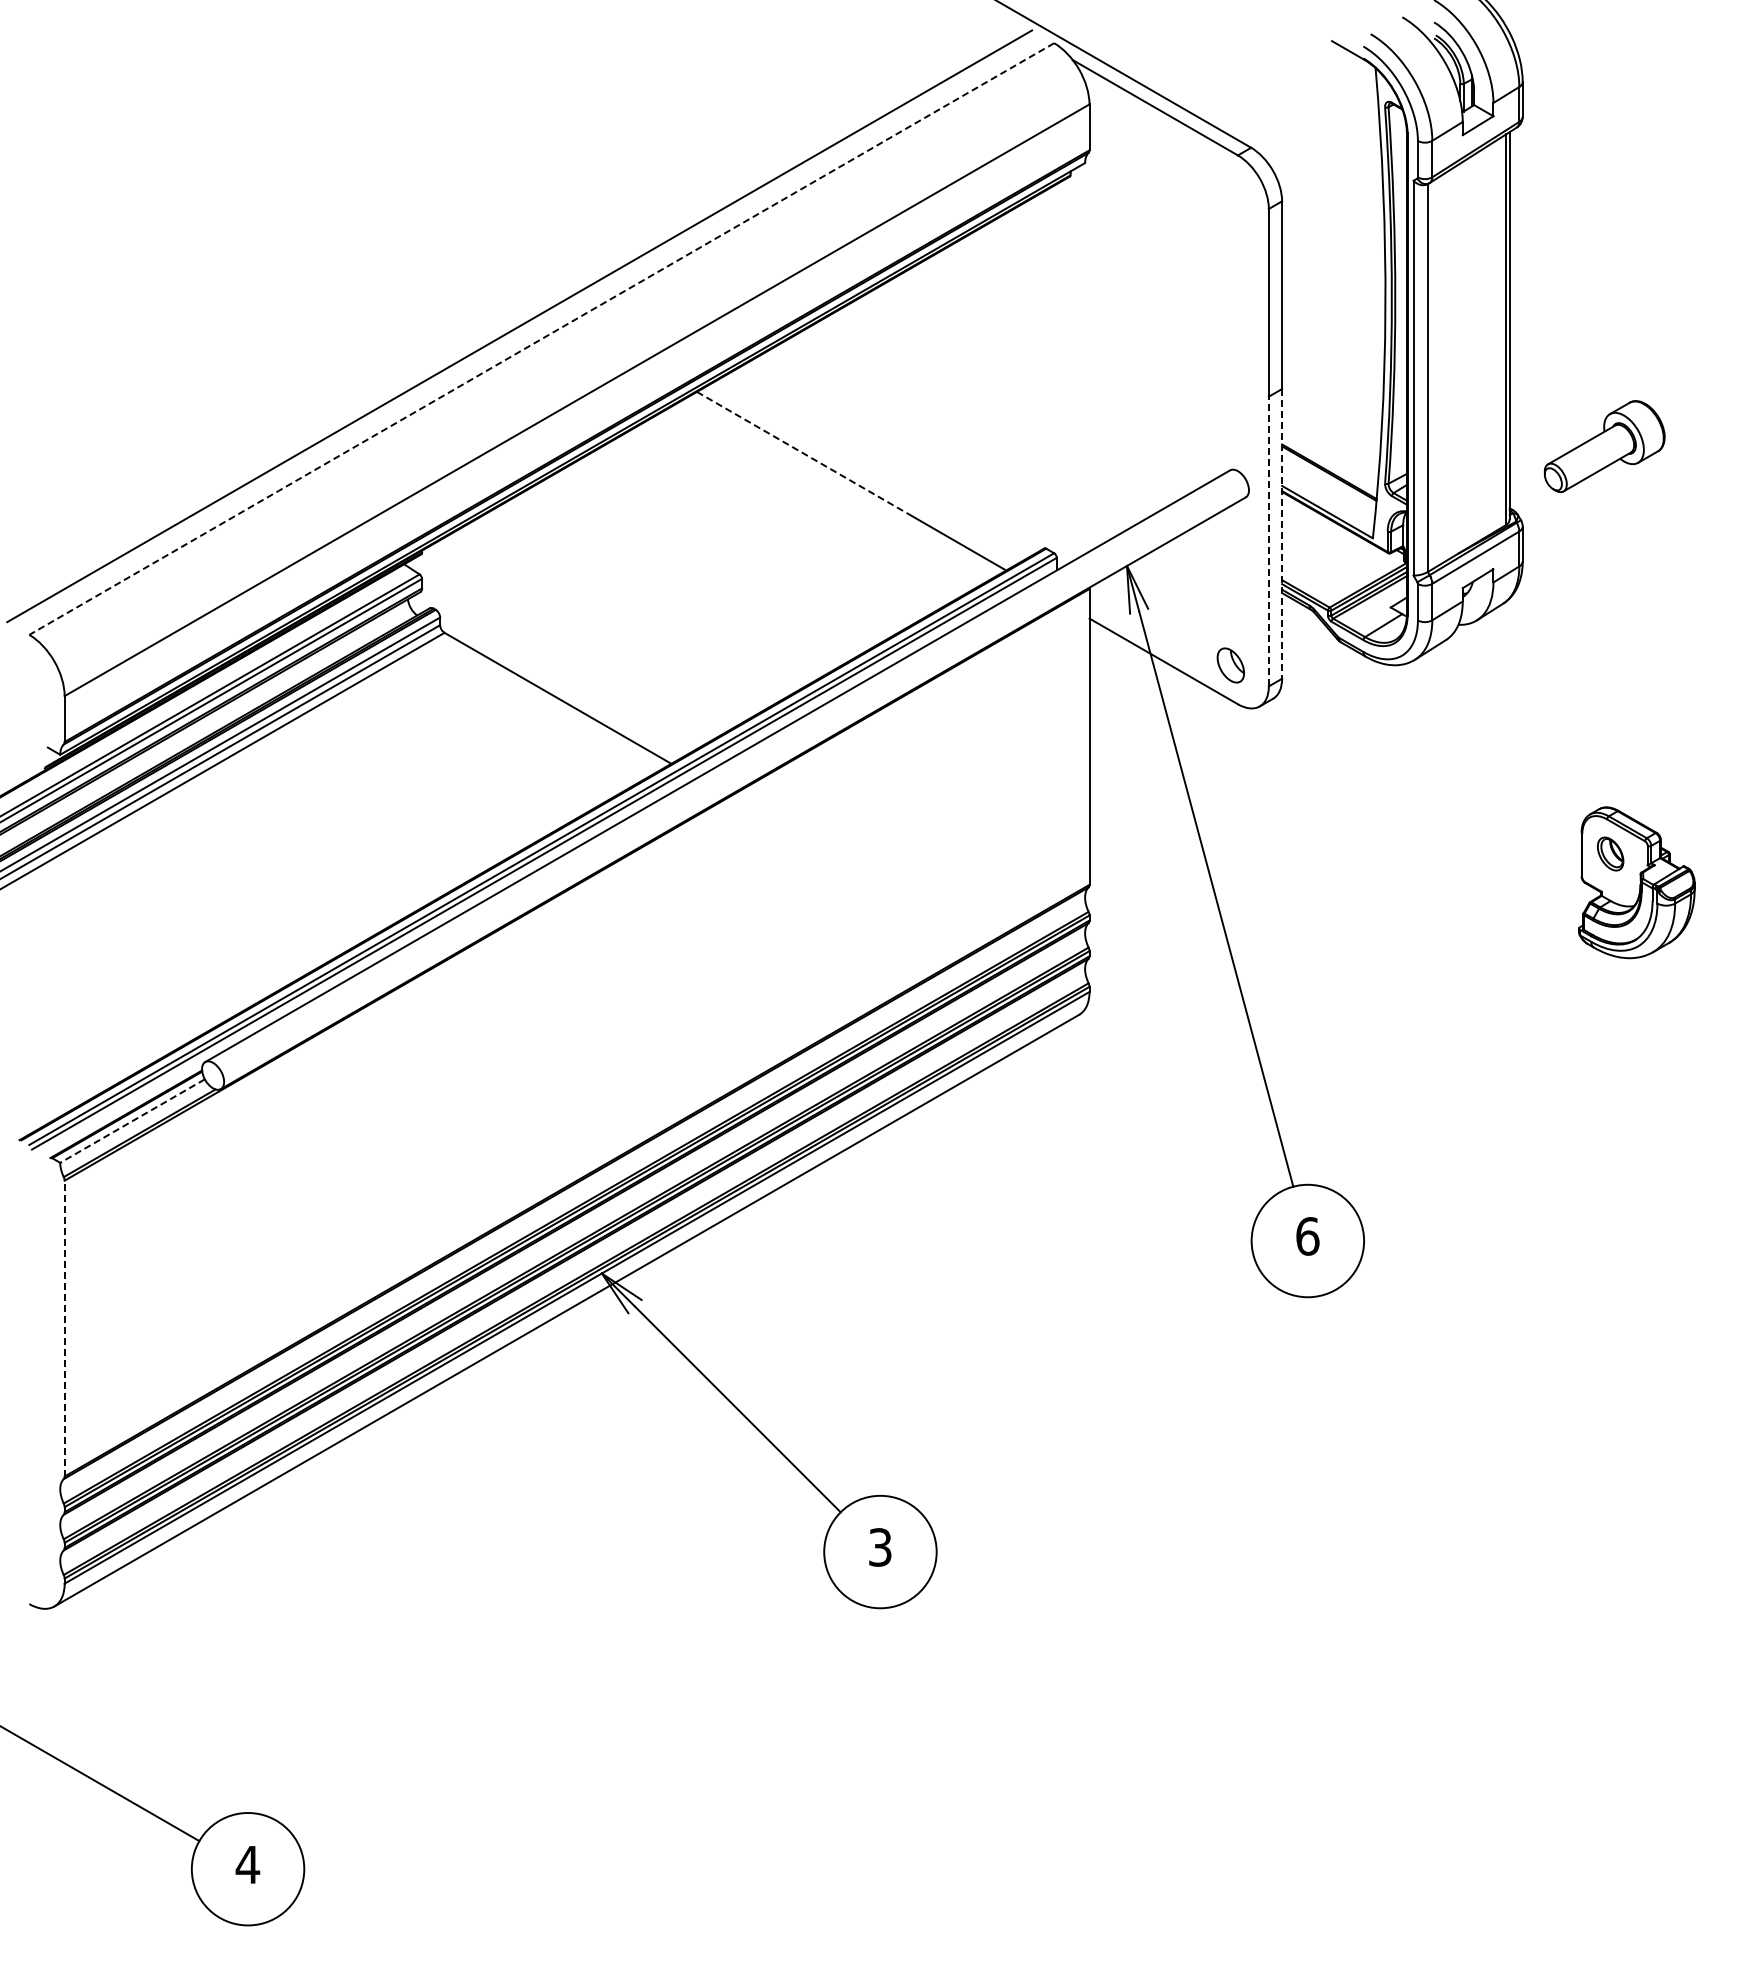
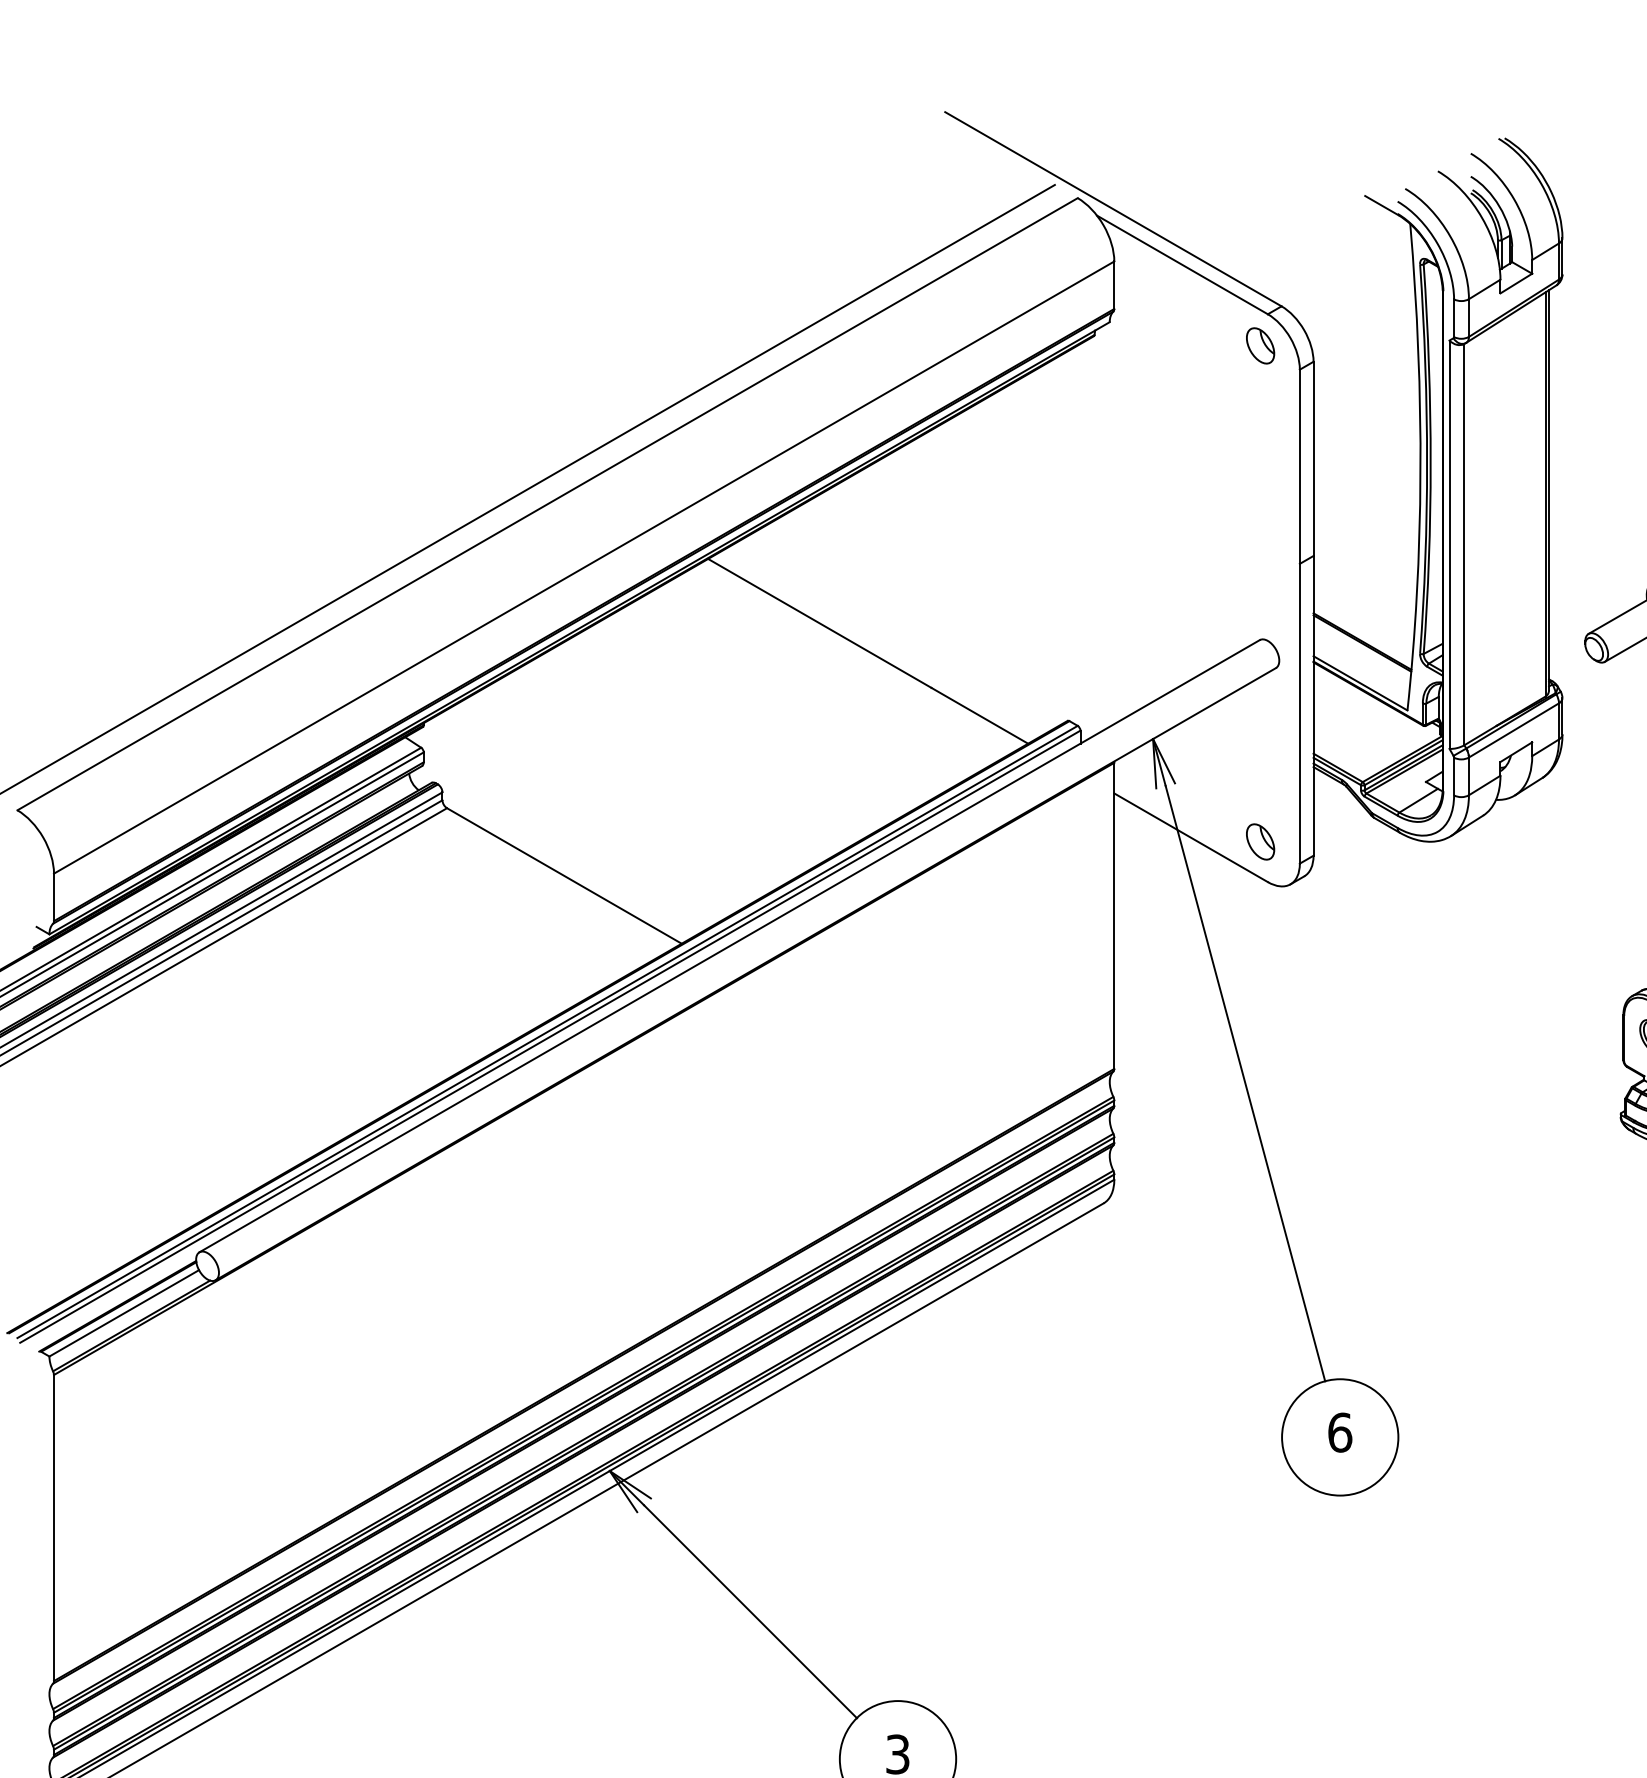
part: (1230, 185) -> (1260, 345), added
line: (541, 339) -> (547, 504), dashed -> solid
line: (804, 454) -> (819, 623), dashed -> solid
line: (1282, 533) -> (1313, 705), dashed -> solid
line: (1268, 541) -> (1299, 713), dashed -> solid
line: (132, 1121) -> (124, 1313), dashed -> solid
line: (64, 1328) -> (53, 1527), dashed -> solid

